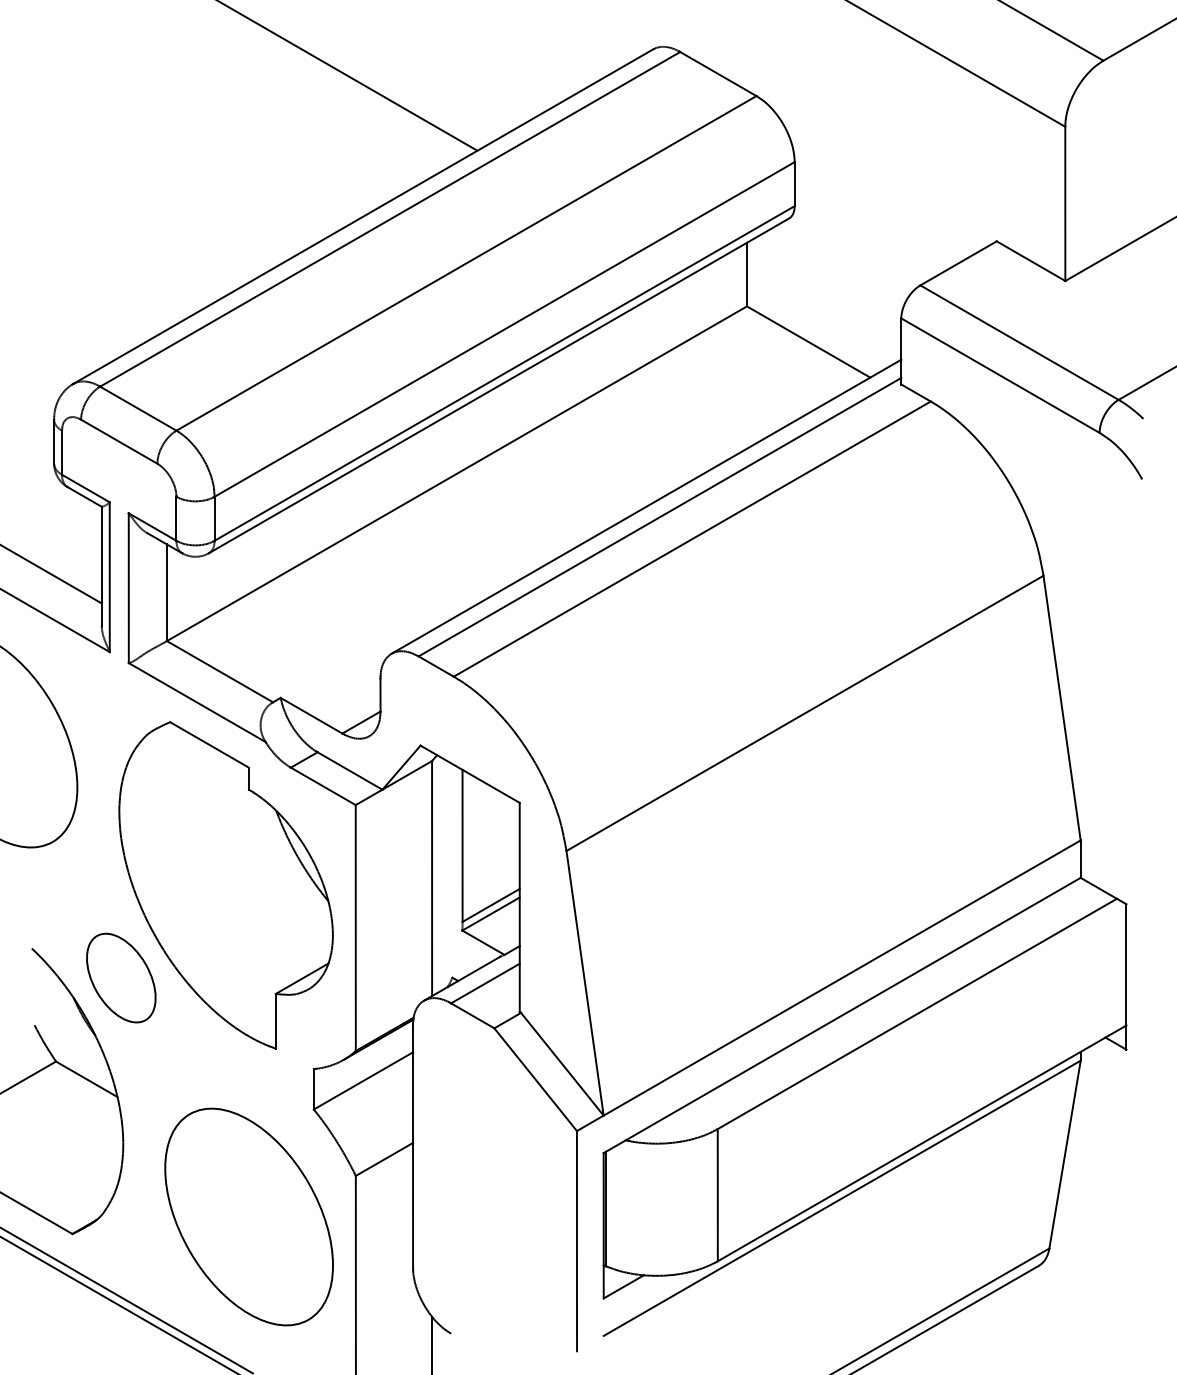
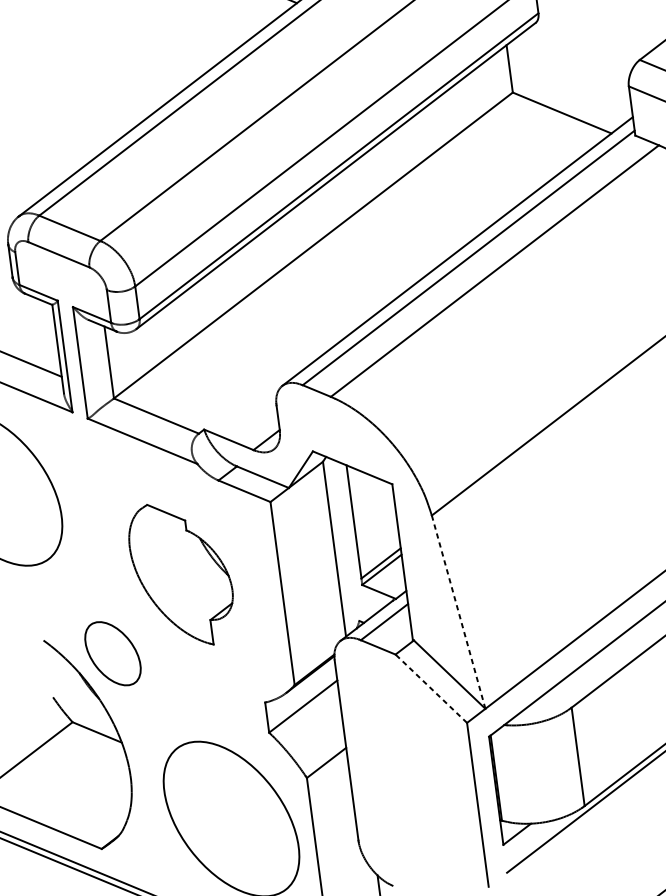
part: (225, 885) -> (181, 574), size x0.6
line: (585, 983) -> (458, 612), solid -> dashed
line: (535, 1079) -> (431, 688), solid -> dashed

